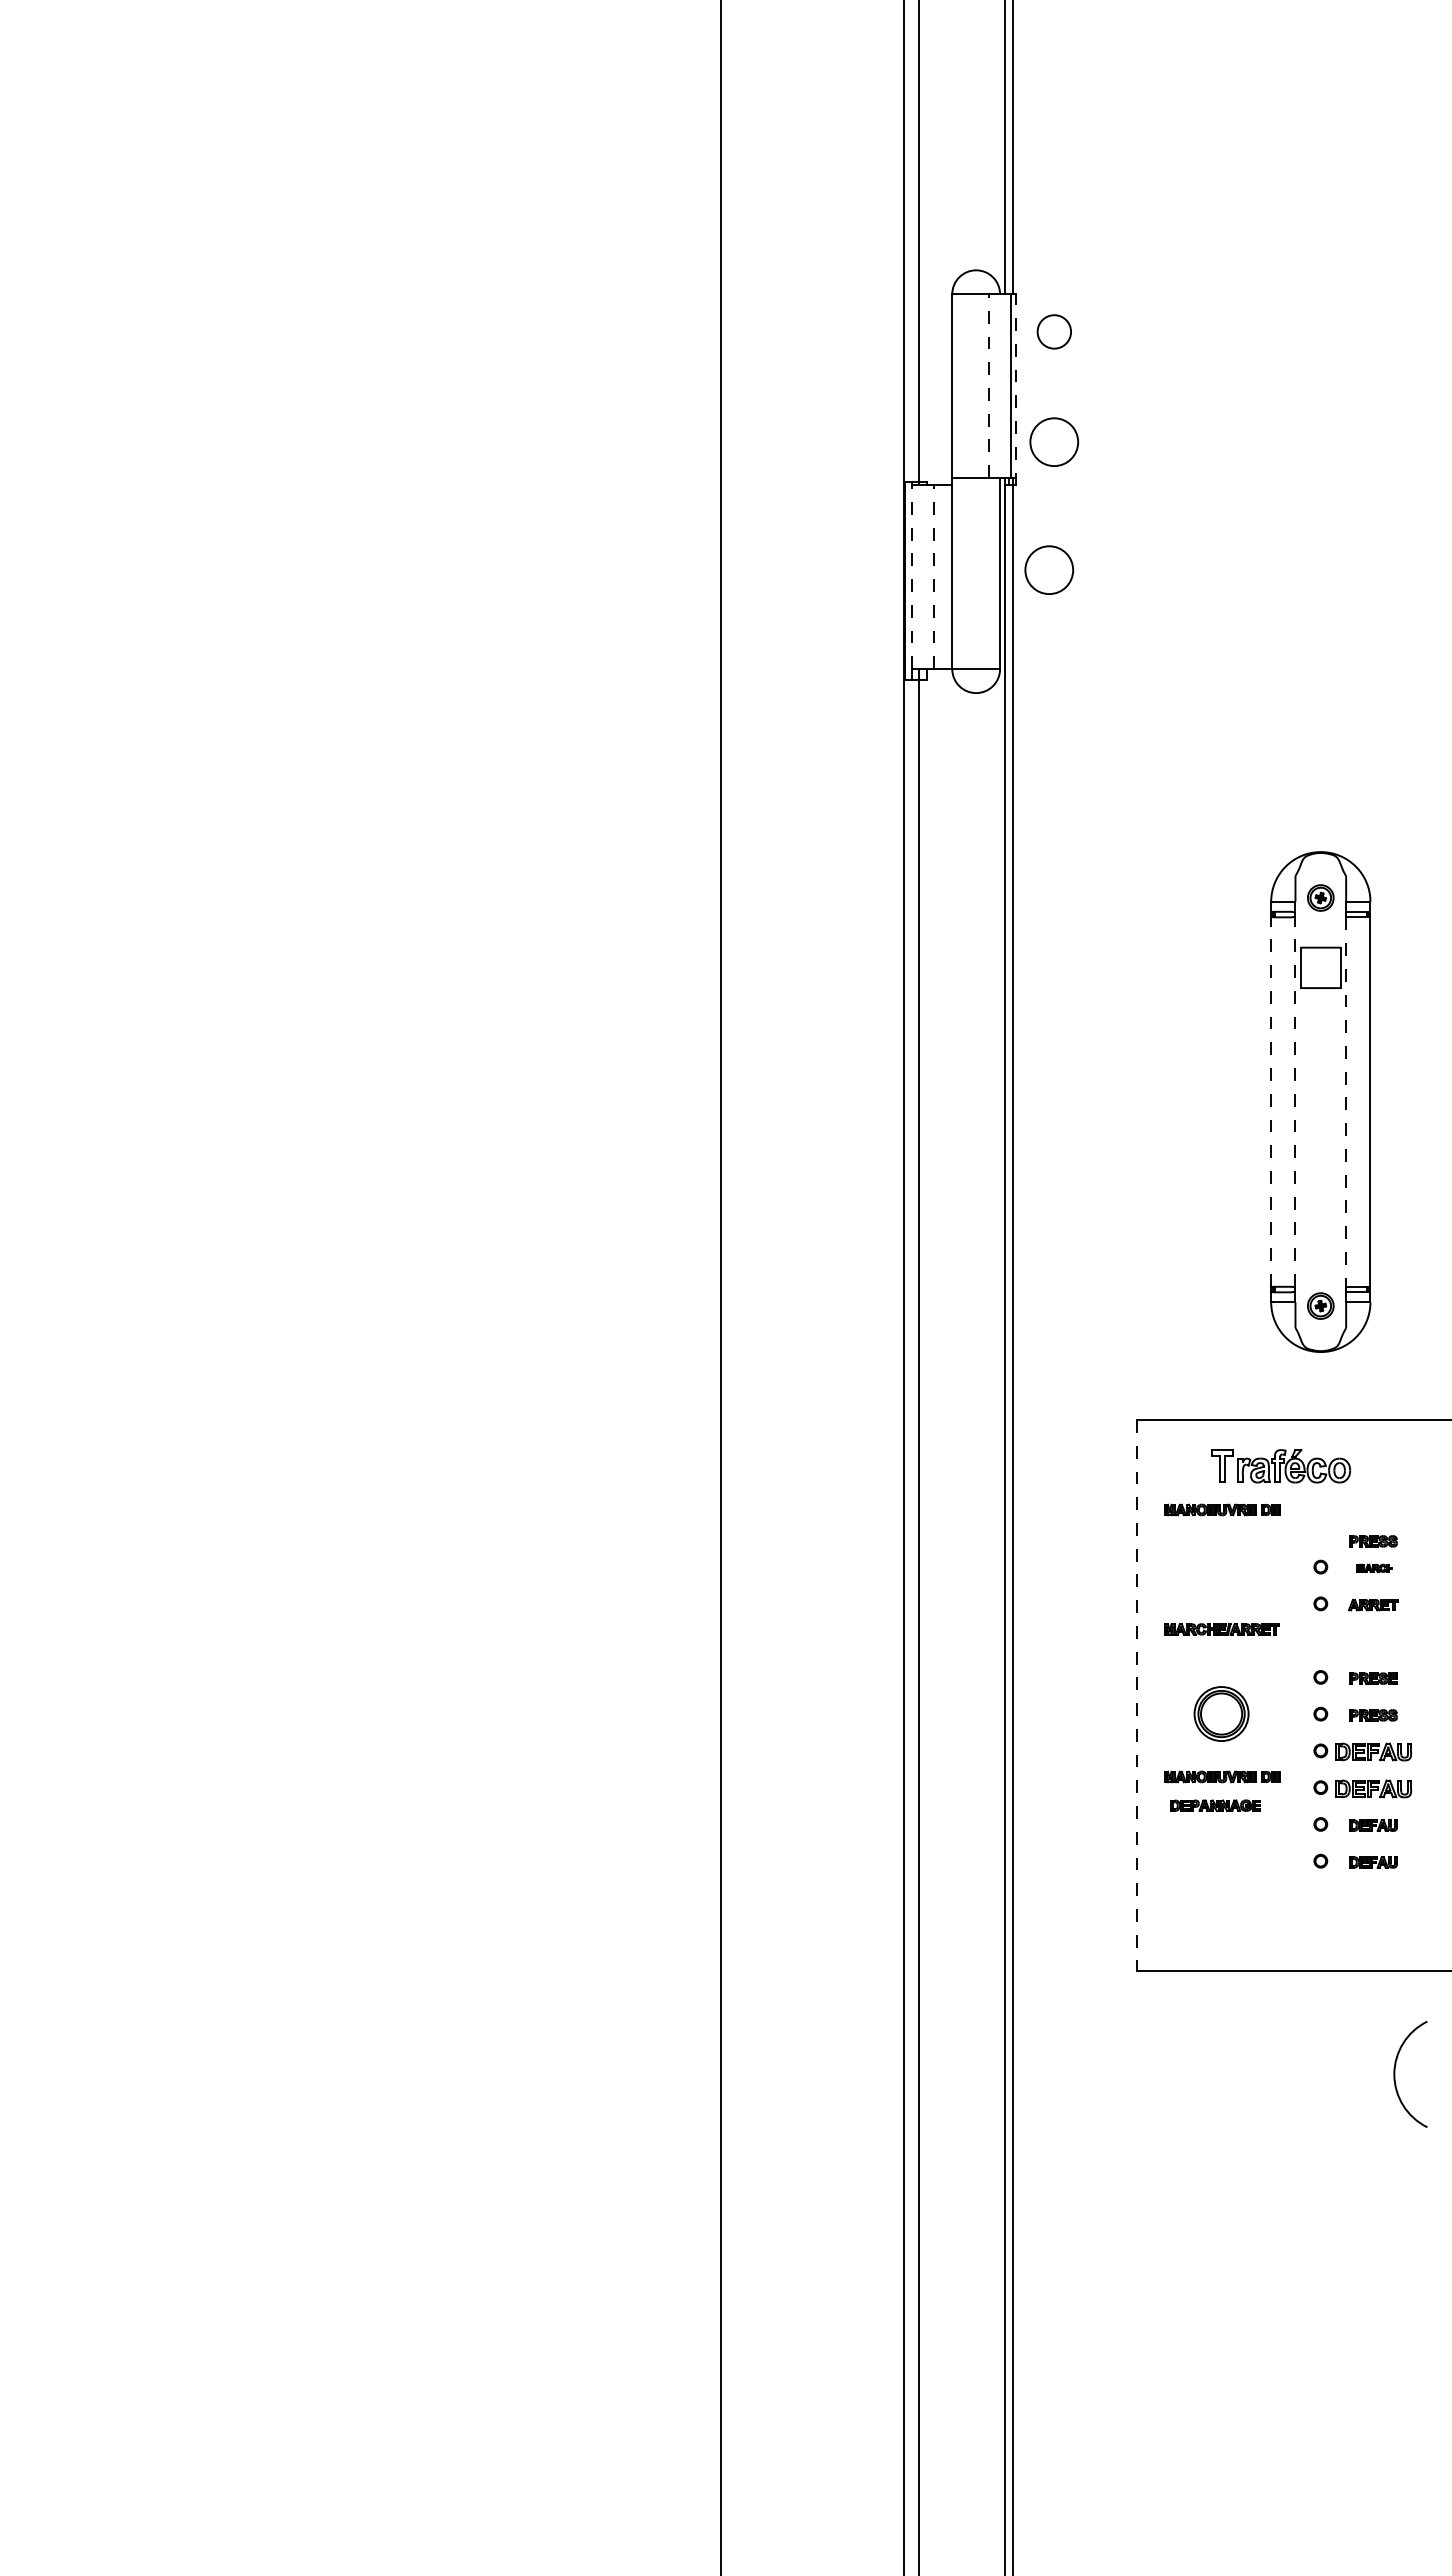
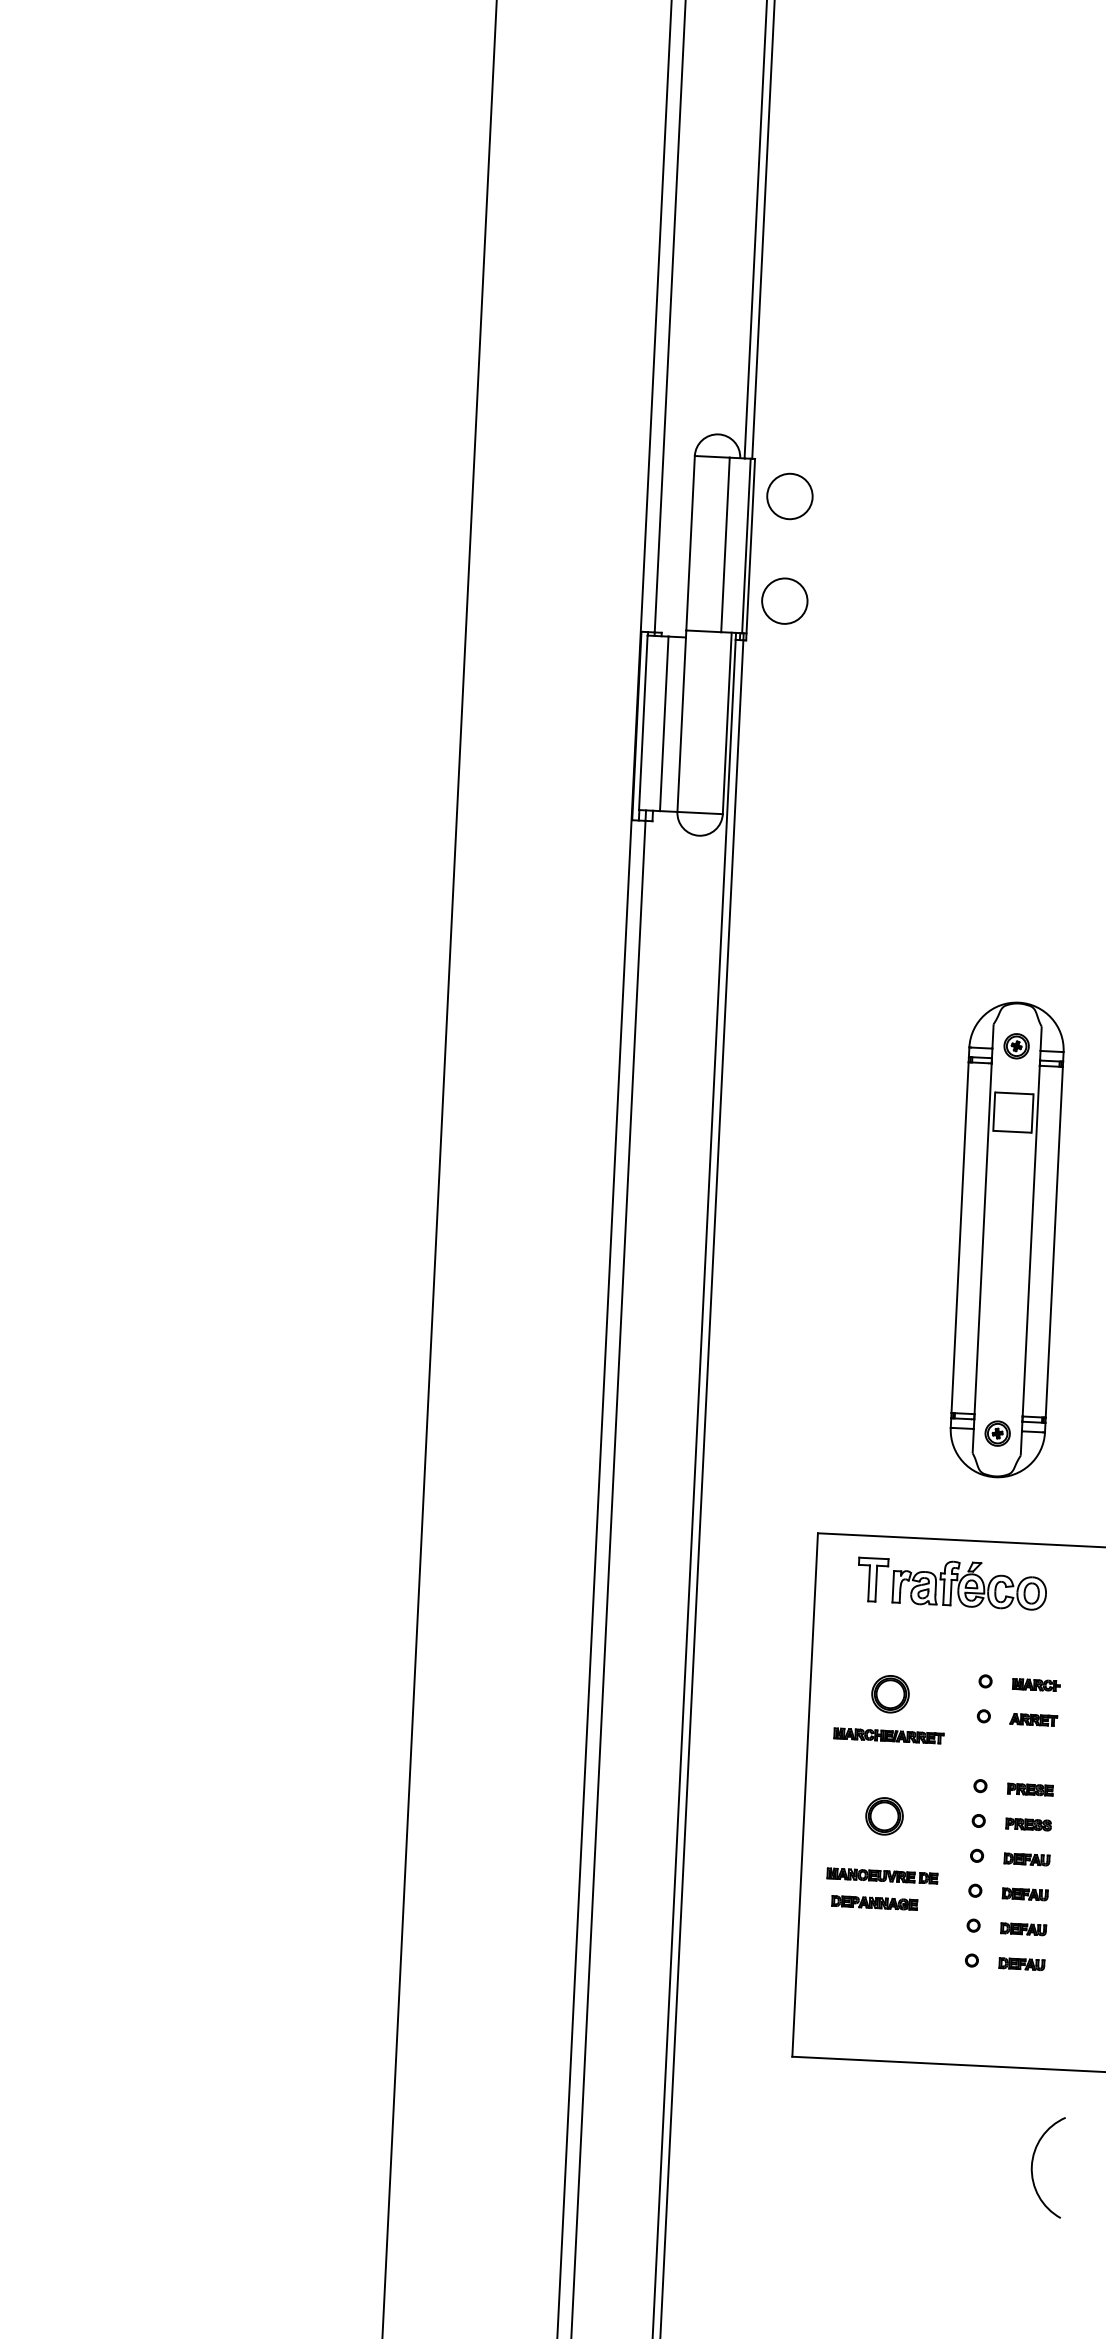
circle: (1054, 331) -> (790, 496), size x1.43
line: (989, 386) -> (725, 545), dashed -> solid
line: (1015, 389) -> (750, 549), dashed -> solid
circle: (1049, 569) -> (774, 721), removed
line: (911, 577) -> (642, 723), dashed -> solid
line: (933, 577) -> (663, 724), dashed -> solid
line: (1271, 1102) -> (960, 1238), dashed -> solid
line: (1295, 1102) -> (983, 1239), dashed -> solid
line: (1346, 1102) -> (1031, 1241), dashed -> solid
part: (1280, 1466) -> (952, 1584), size x1.43
part: (1222, 1509) -> (894, 1622), removed
part: (1373, 1541) -> (1036, 1659), removed
part: (1374, 1568) -> (1036, 1685), size x1.43
part: (1221, 1585) -> (890, 1694), added
line: (1137, 1695) -> (805, 1794), dashed -> solid
part: (1221, 1714) -> (884, 1816), size x0.71
part: (1373, 1752) -> (1027, 1859), size x0.62
part: (1373, 1788) -> (1025, 1894), size x0.62

